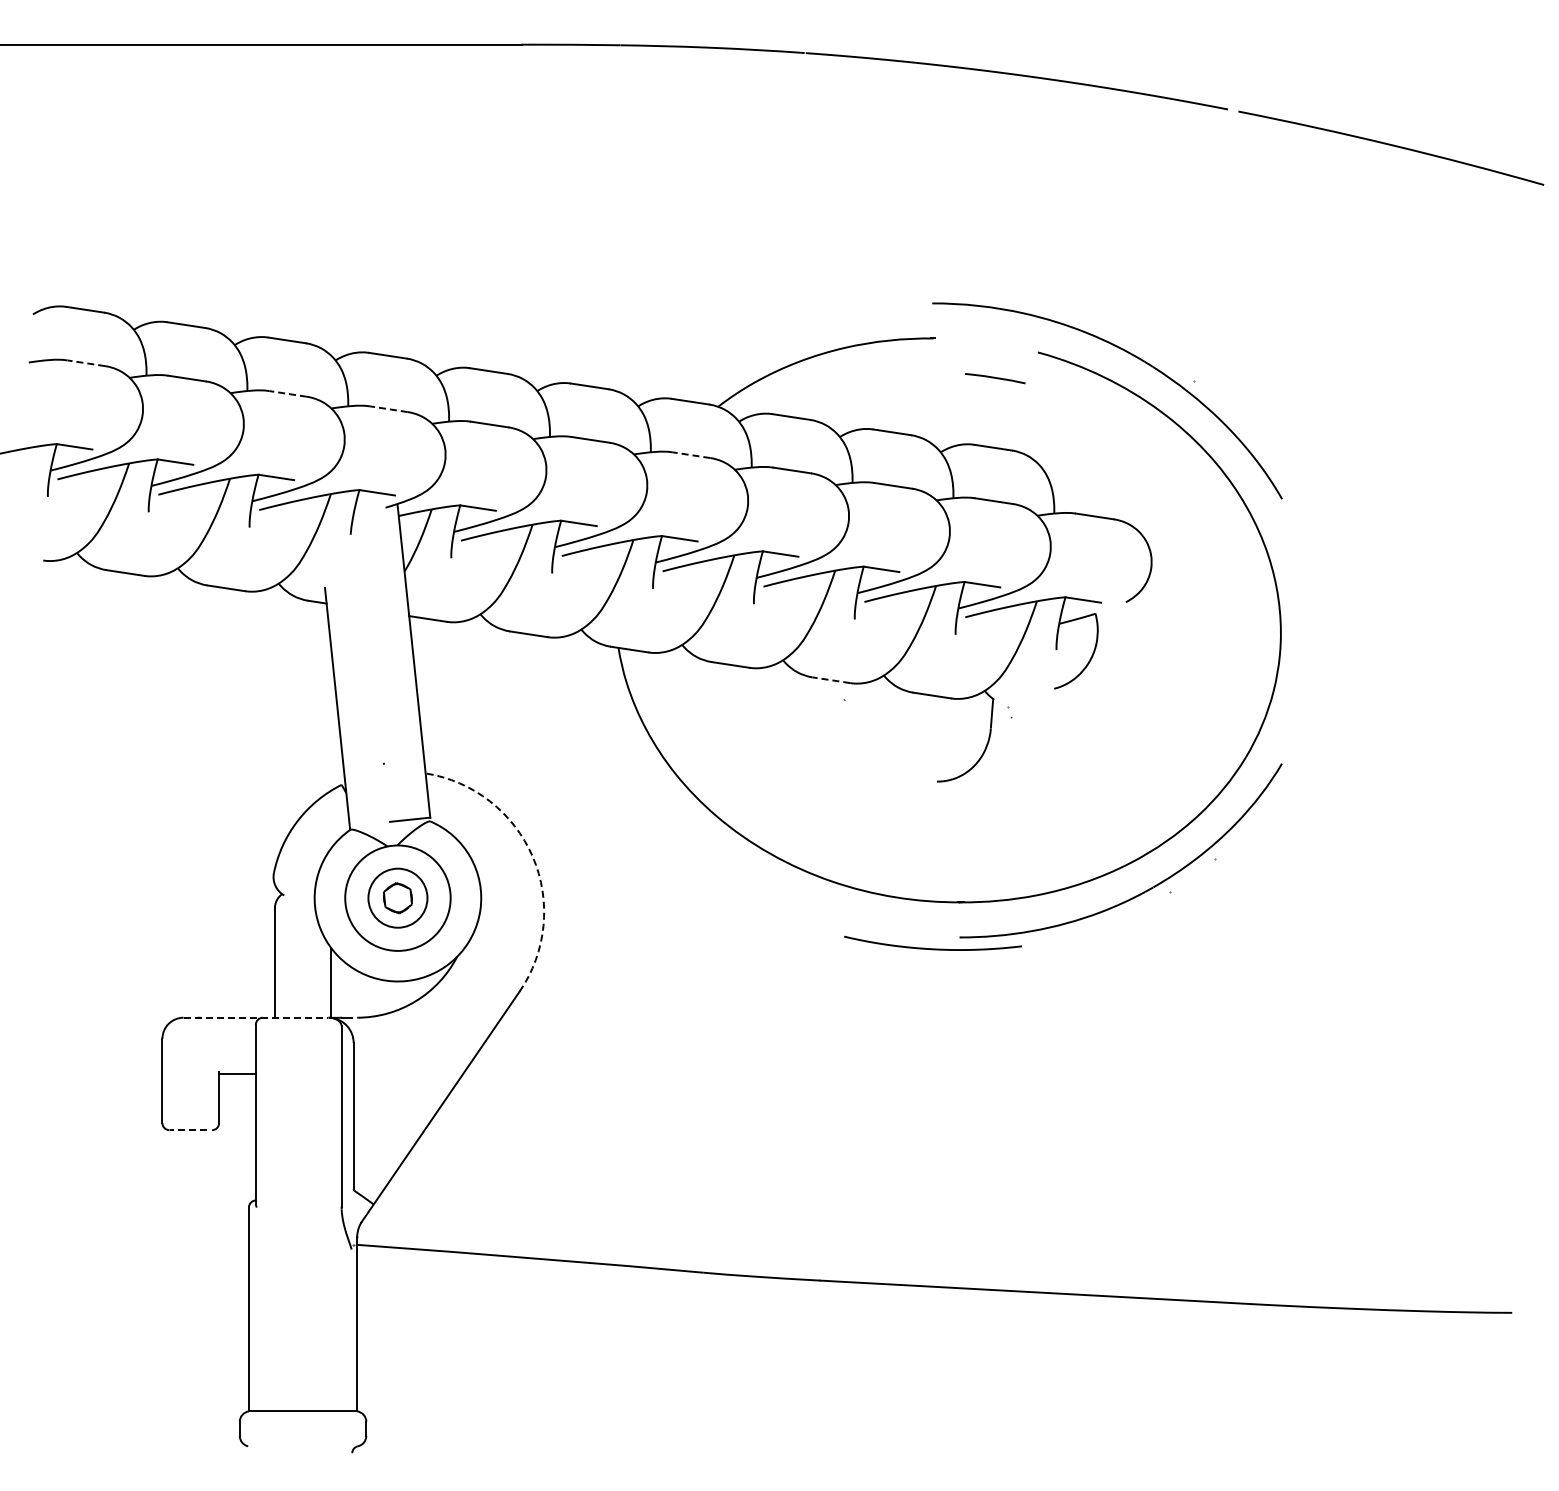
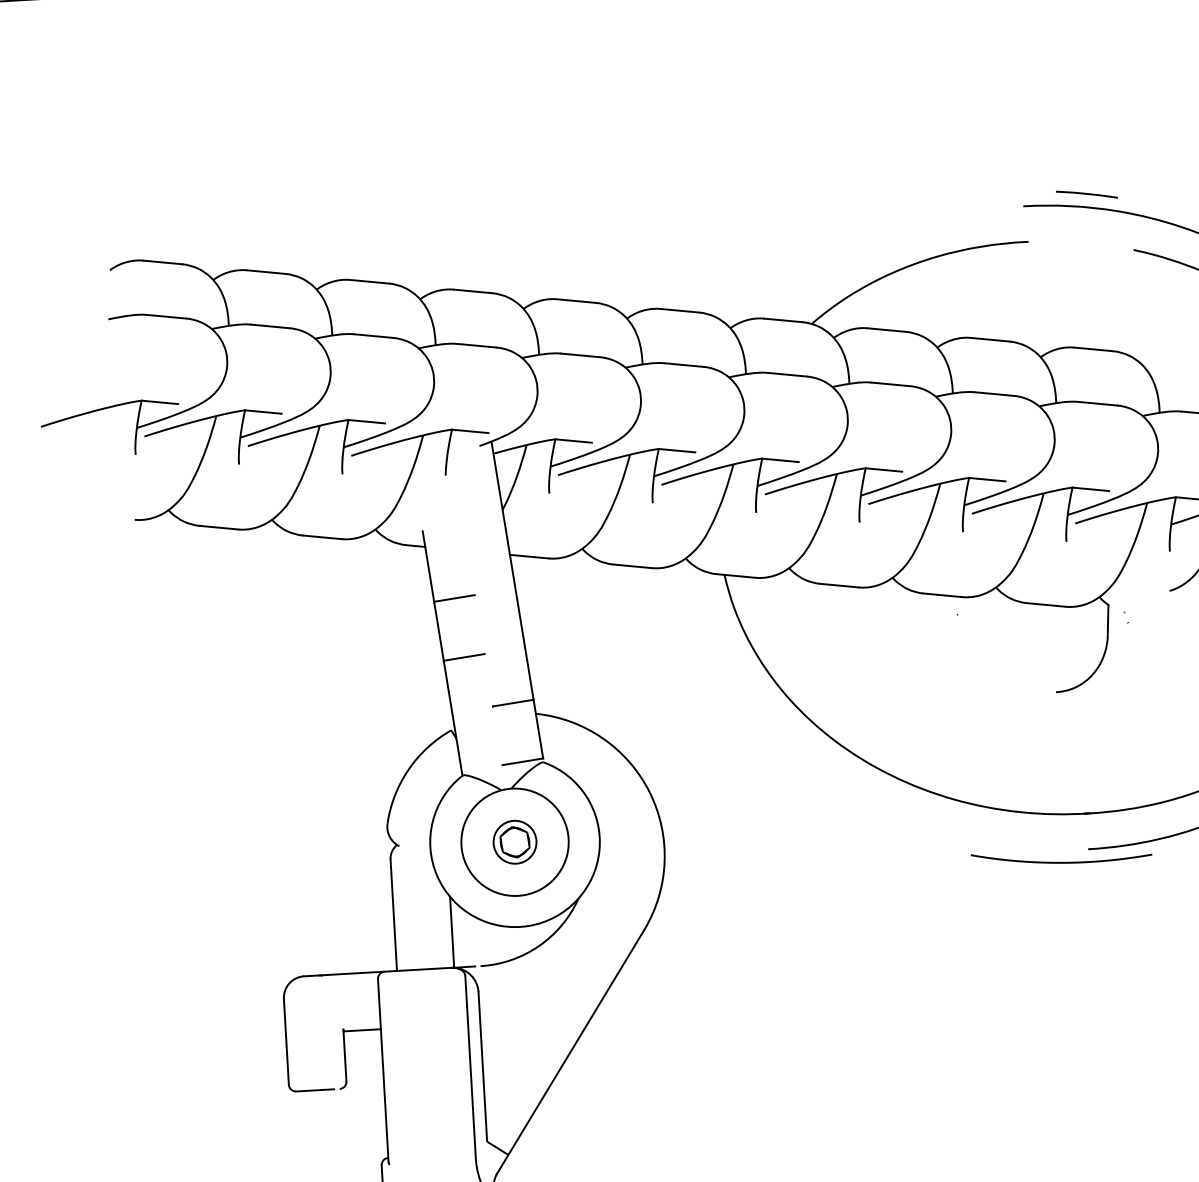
line: (85, 363) -> (166, 317), dashed -> solid
line: (995, 378) -> (1087, 194), moved
line: (287, 393) -> (373, 335), dashed -> solid
line: (388, 409) -> (476, 346), dashed -> solid
line: (691, 455) -> (787, 375), dashed -> solid
line: (352, 655) -> (454, 598), added
line: (830, 680) -> (941, 595), dashed -> solid
line: (358, 713) -> (464, 656), added
line: (404, 761) -> (513, 702), added
arc: (532, 856) -> (649, 791), dashed -> solid
circle: (397, 898) -> (514, 842), size x0.71
line: (256, 1017) -> (378, 971), dashed -> solid
line: (188, 1130) -> (315, 1090), dashed -> solid

